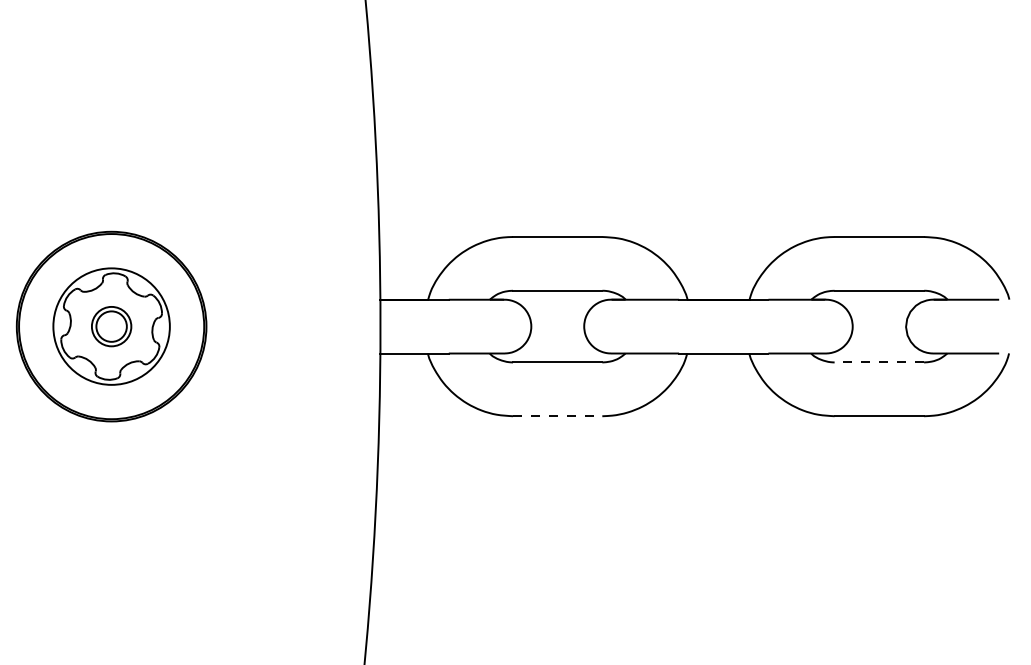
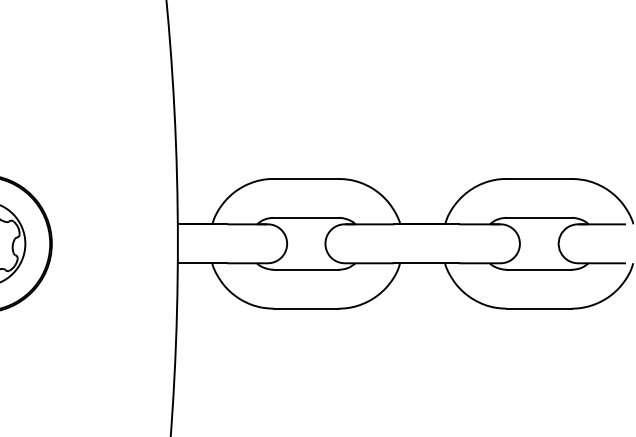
line: (879, 362) -> (539, 269), dashed -> solid
line: (557, 416) -> (306, 308), dashed -> solid

